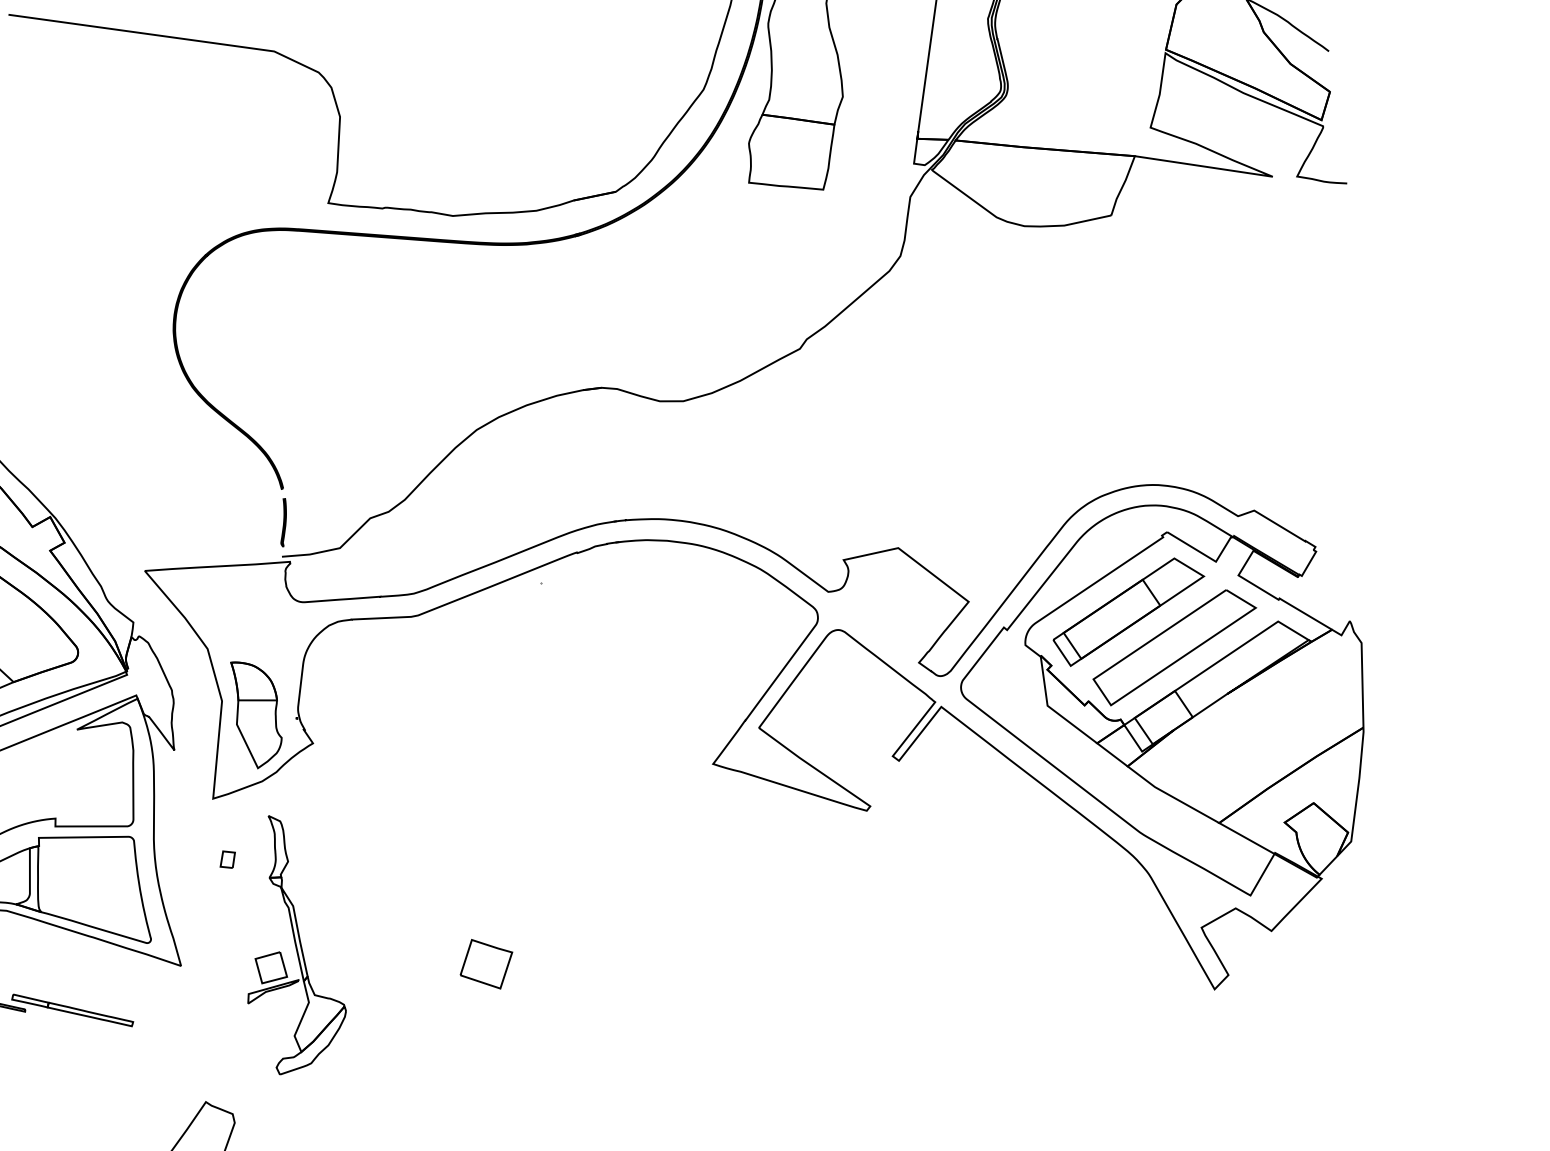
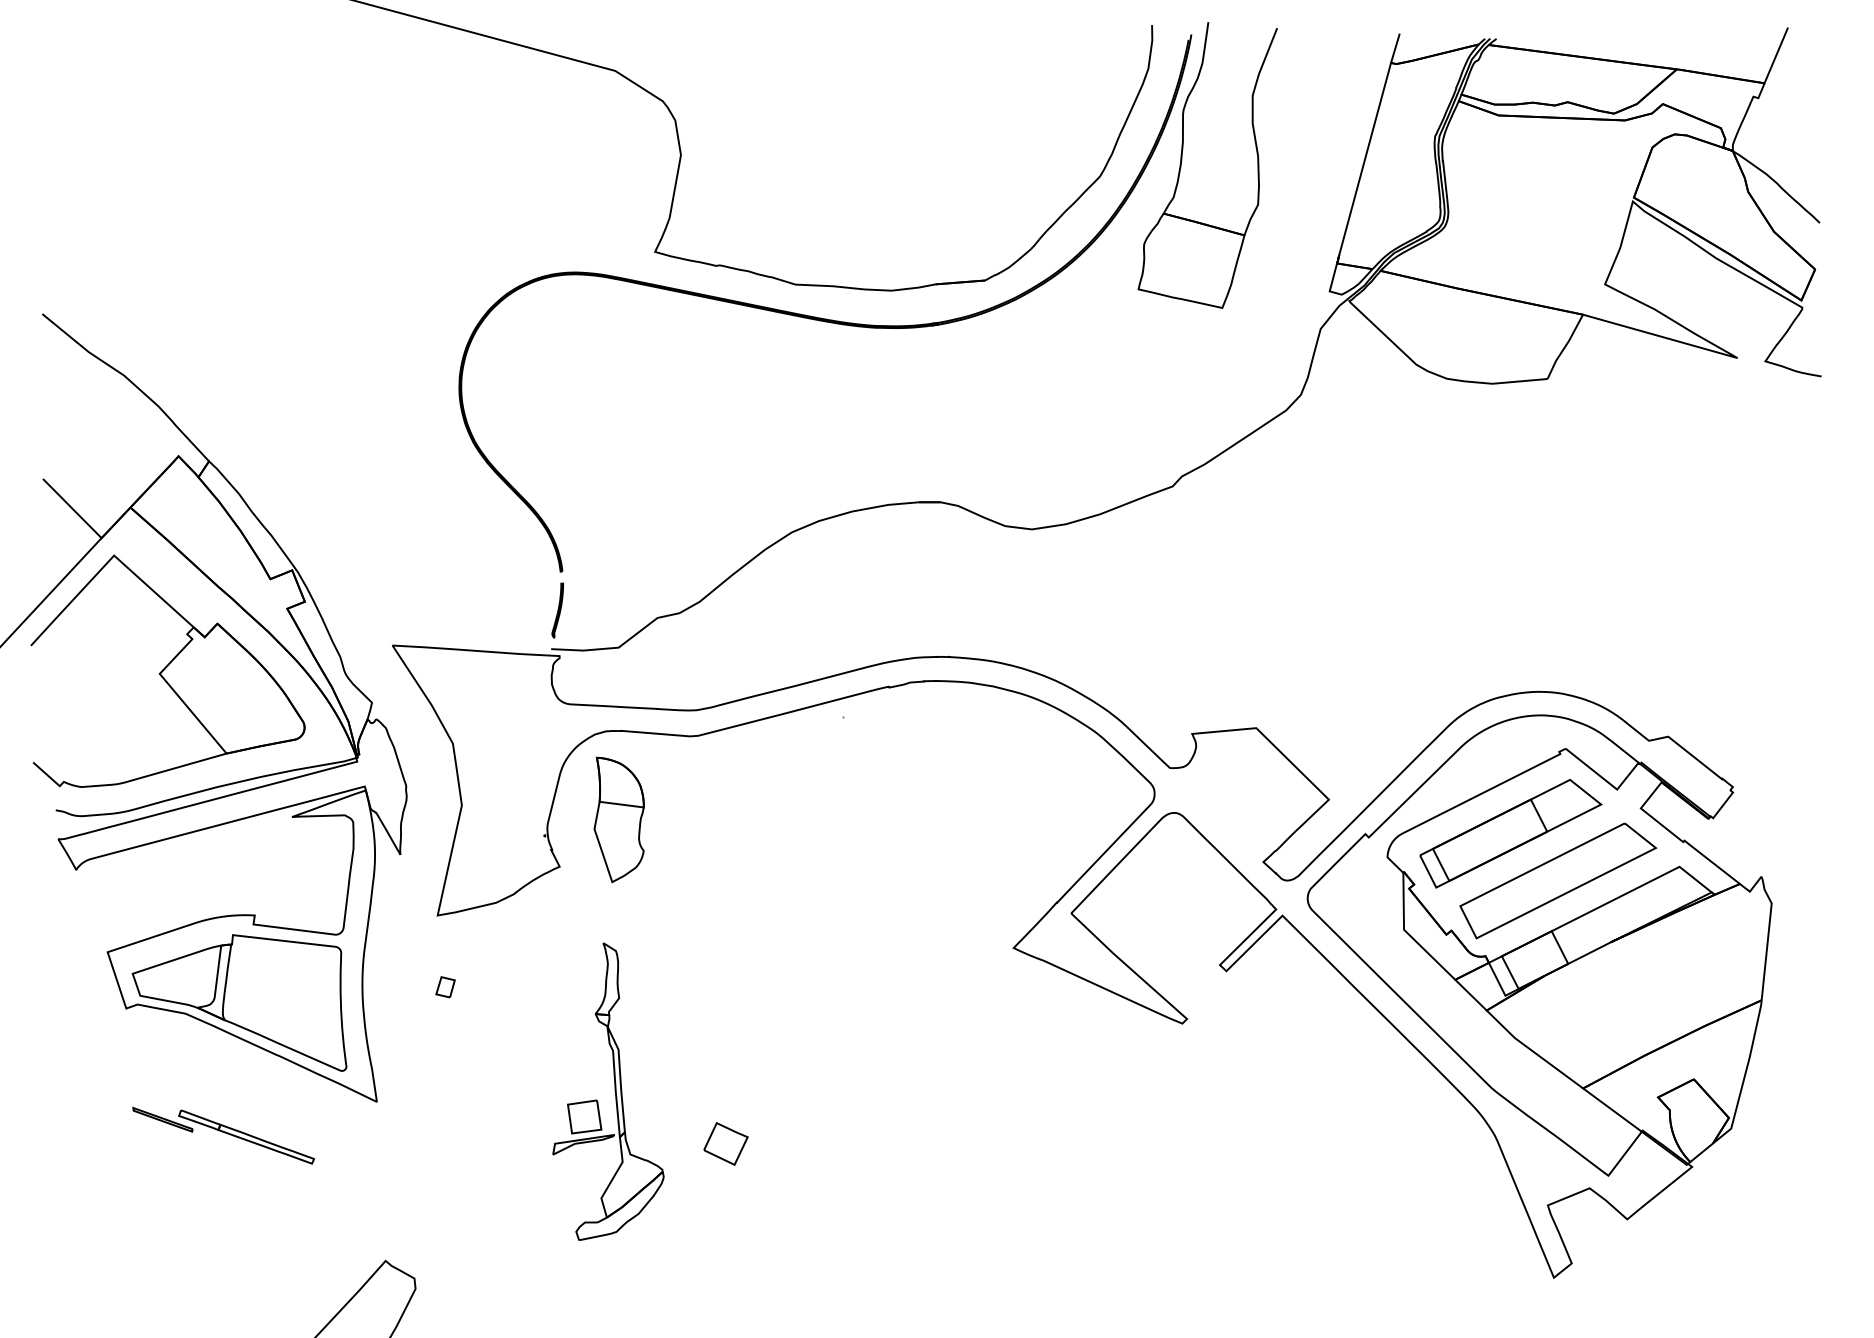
part: (256, 713) -> (618, 819), moved
part: (289, 943) -> (608, 1091), moved
part: (486, 963) -> (725, 1143), size x0.7

